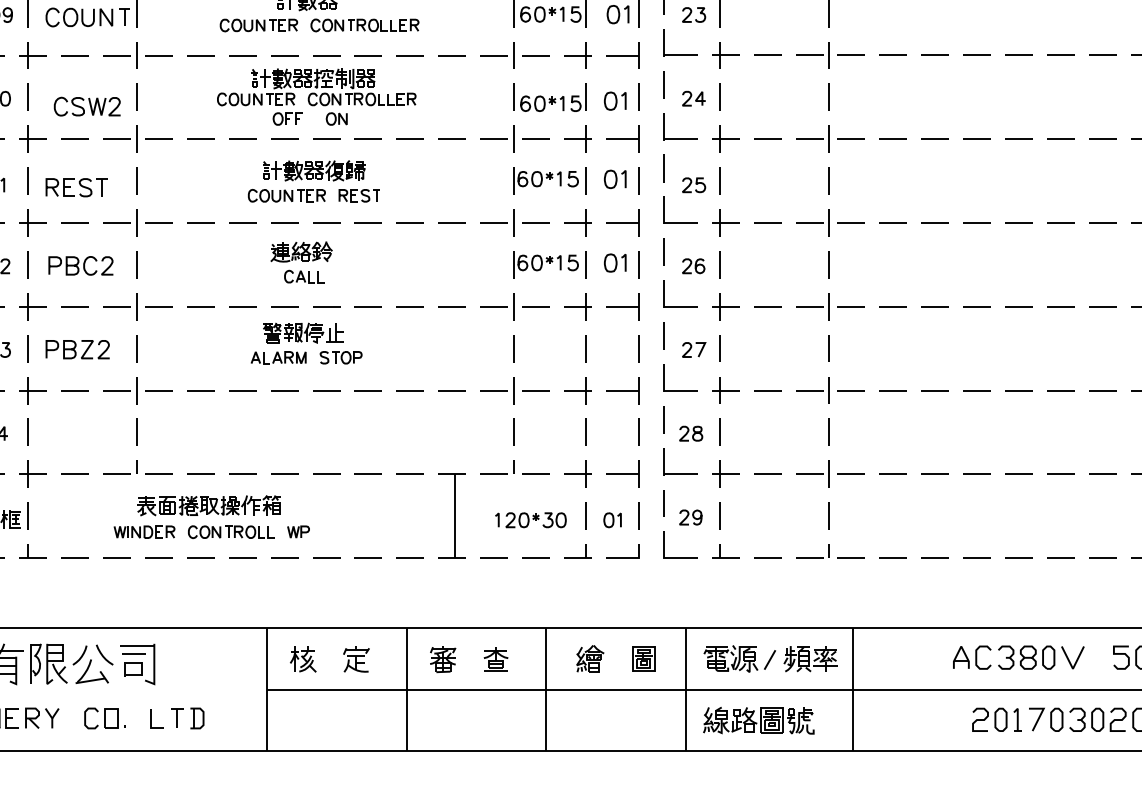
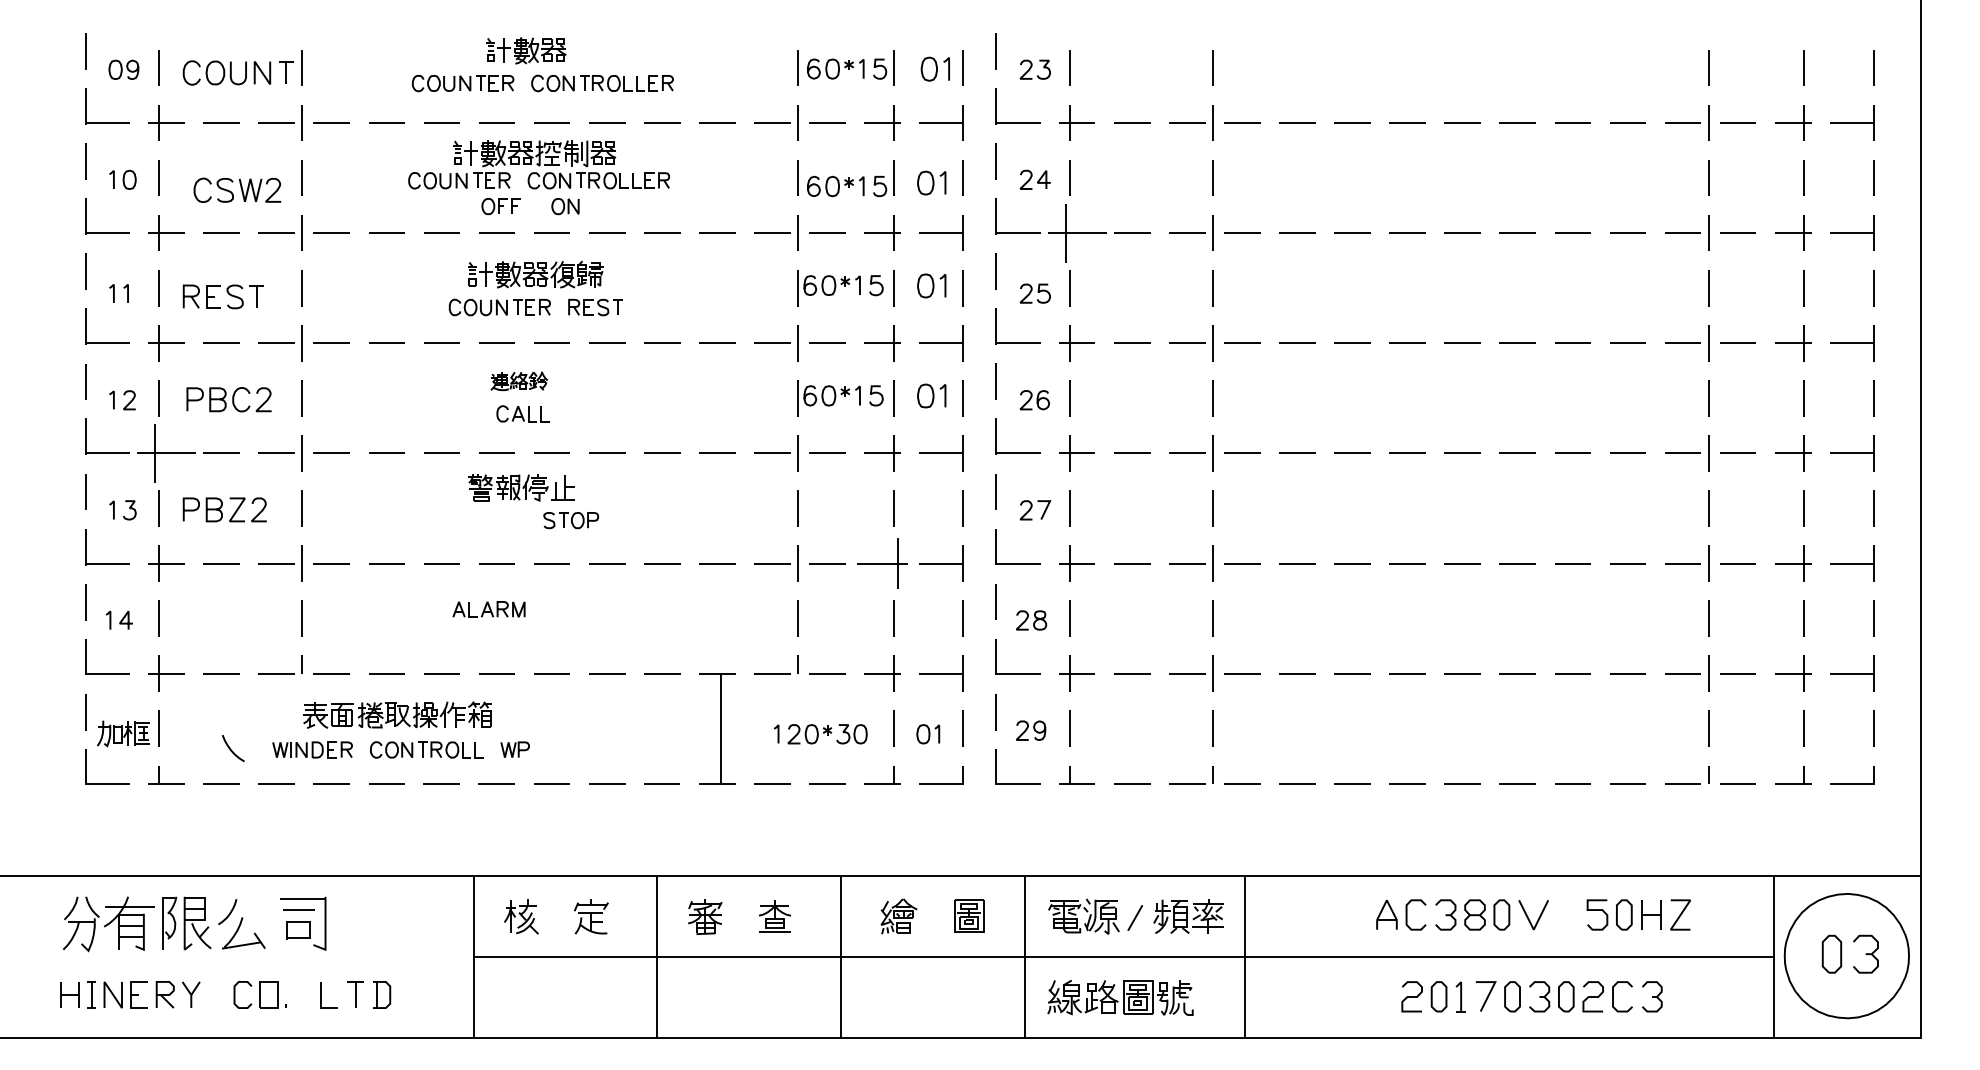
part: (725, 138) -> (1076, 232), size x1.6
part: (301, 251) -> (519, 380), size x0.7
part: (33, 306) -> (166, 453), size x1.6
part: (278, 357) -> (488, 609), moved
part: (577, 390) -> (882, 563), size x1.4
curve: (103, 655) -> (231, 749), moved

